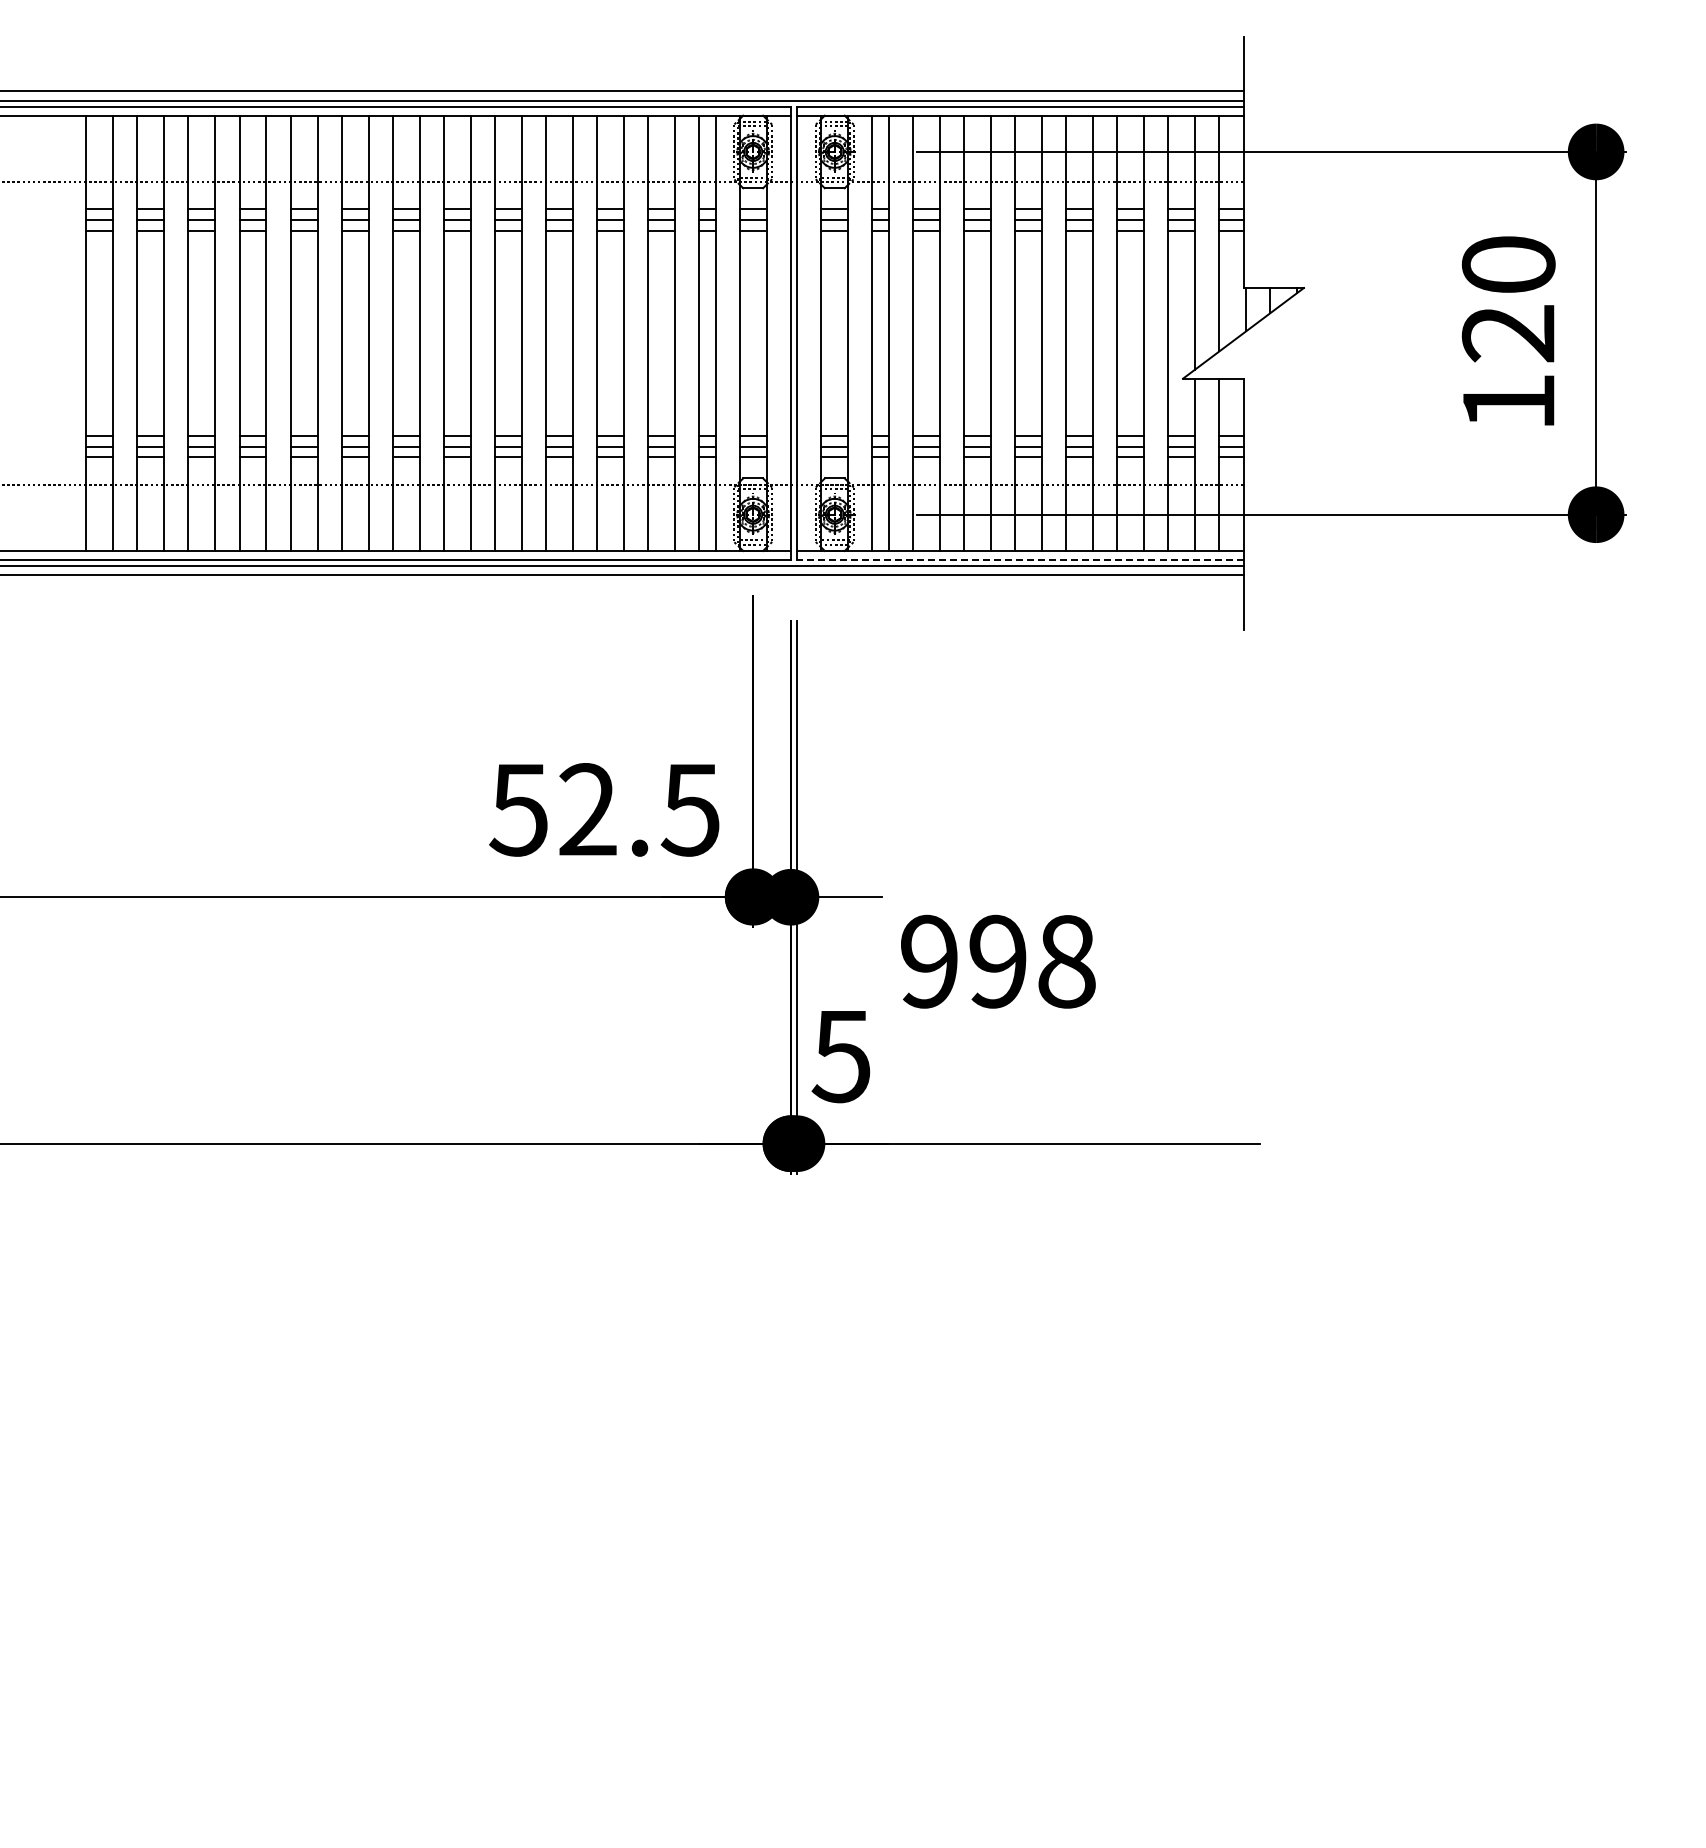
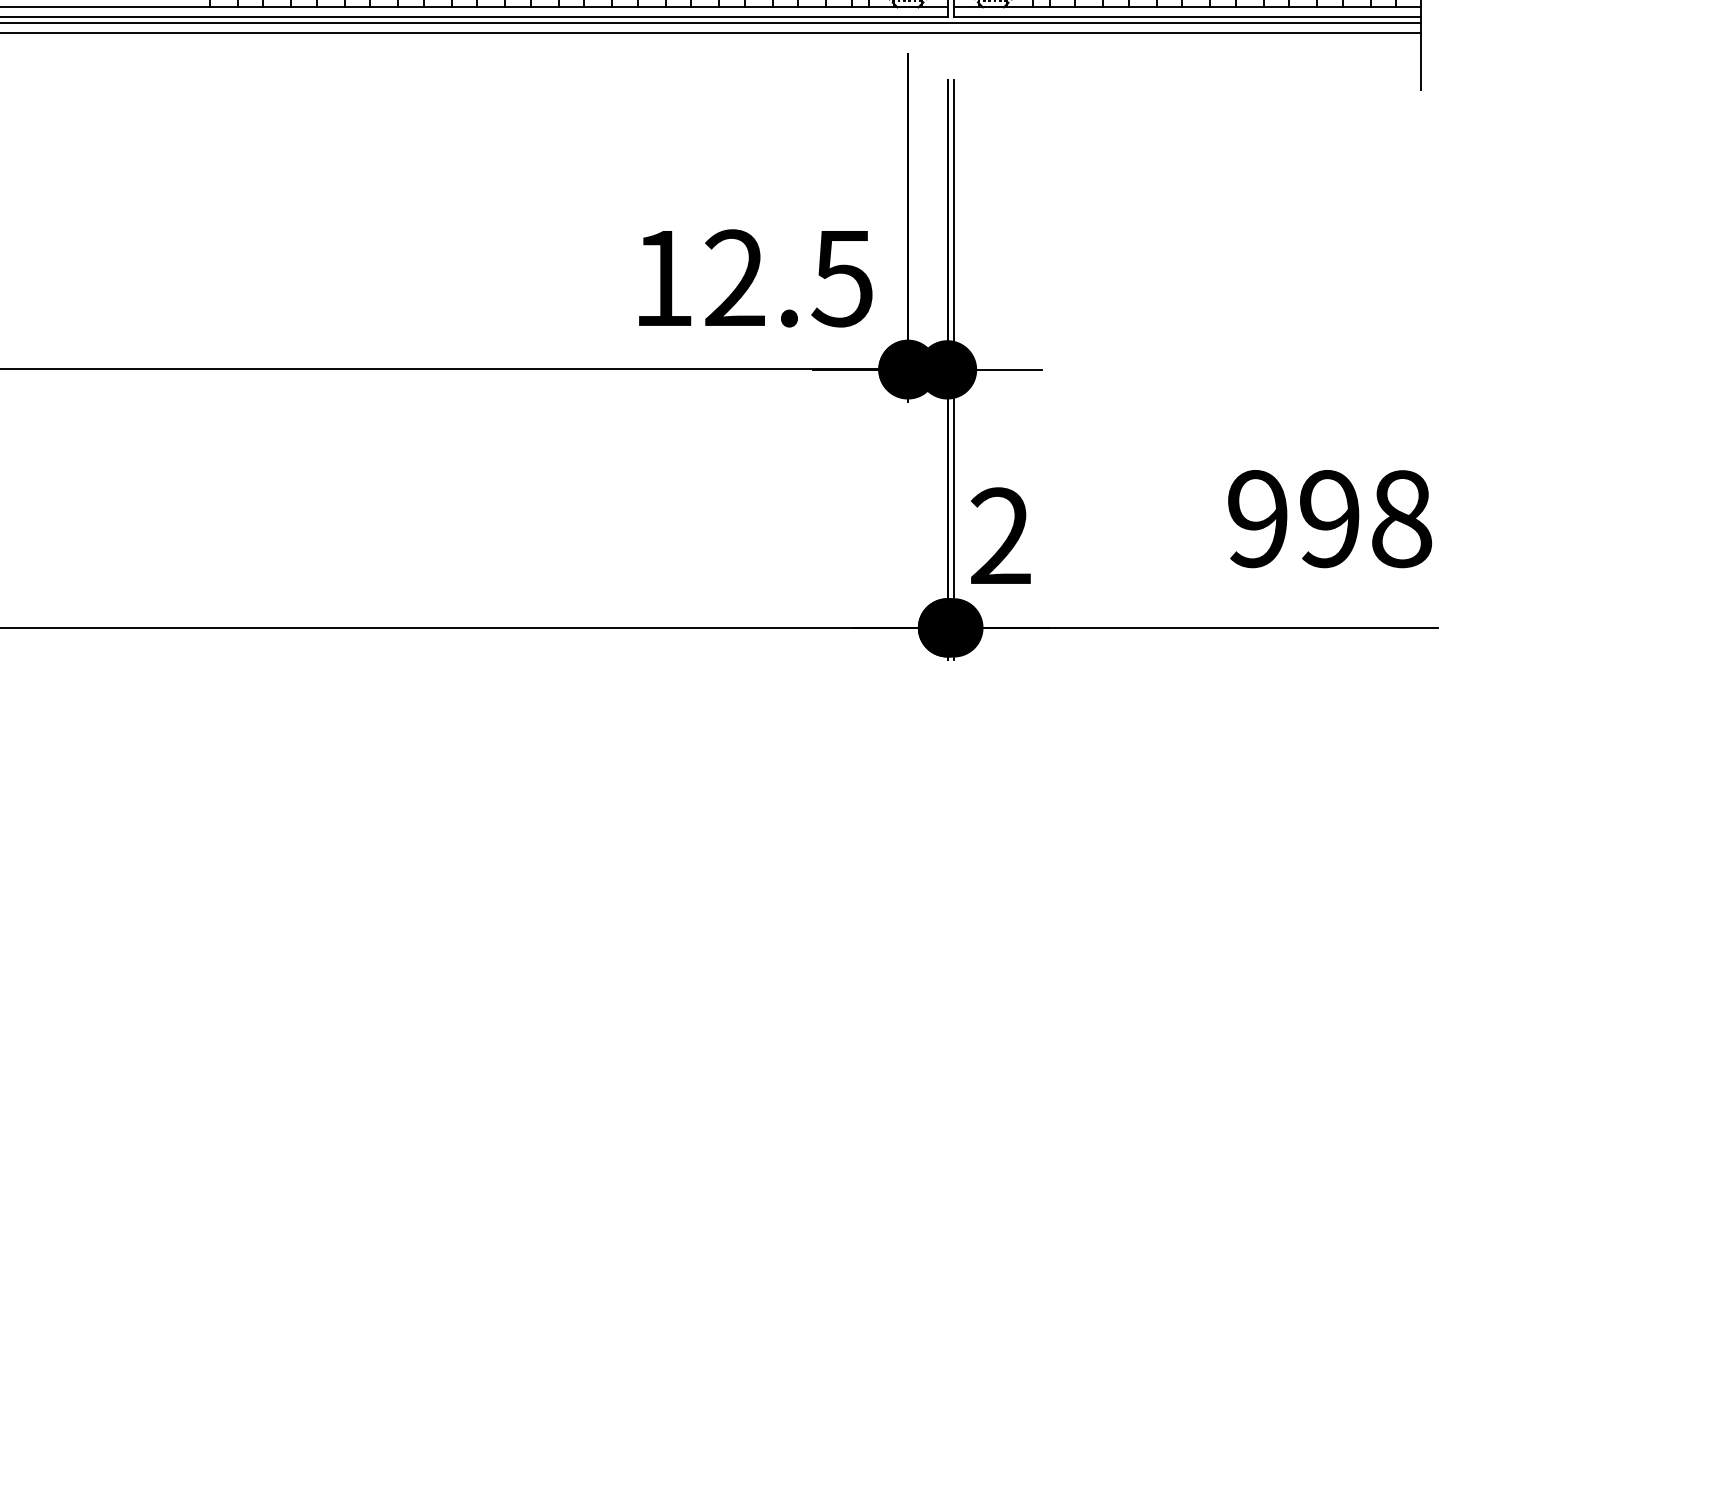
line: (1019, 560) -> (1186, 17), dashed -> solid
text: (518, 810) -> (662, 279), 52.5 -> 12.5
text: (998, 961) -> (1330, 518), moved
text: (840, 1056) -> (999, 536), 5 -> 2

